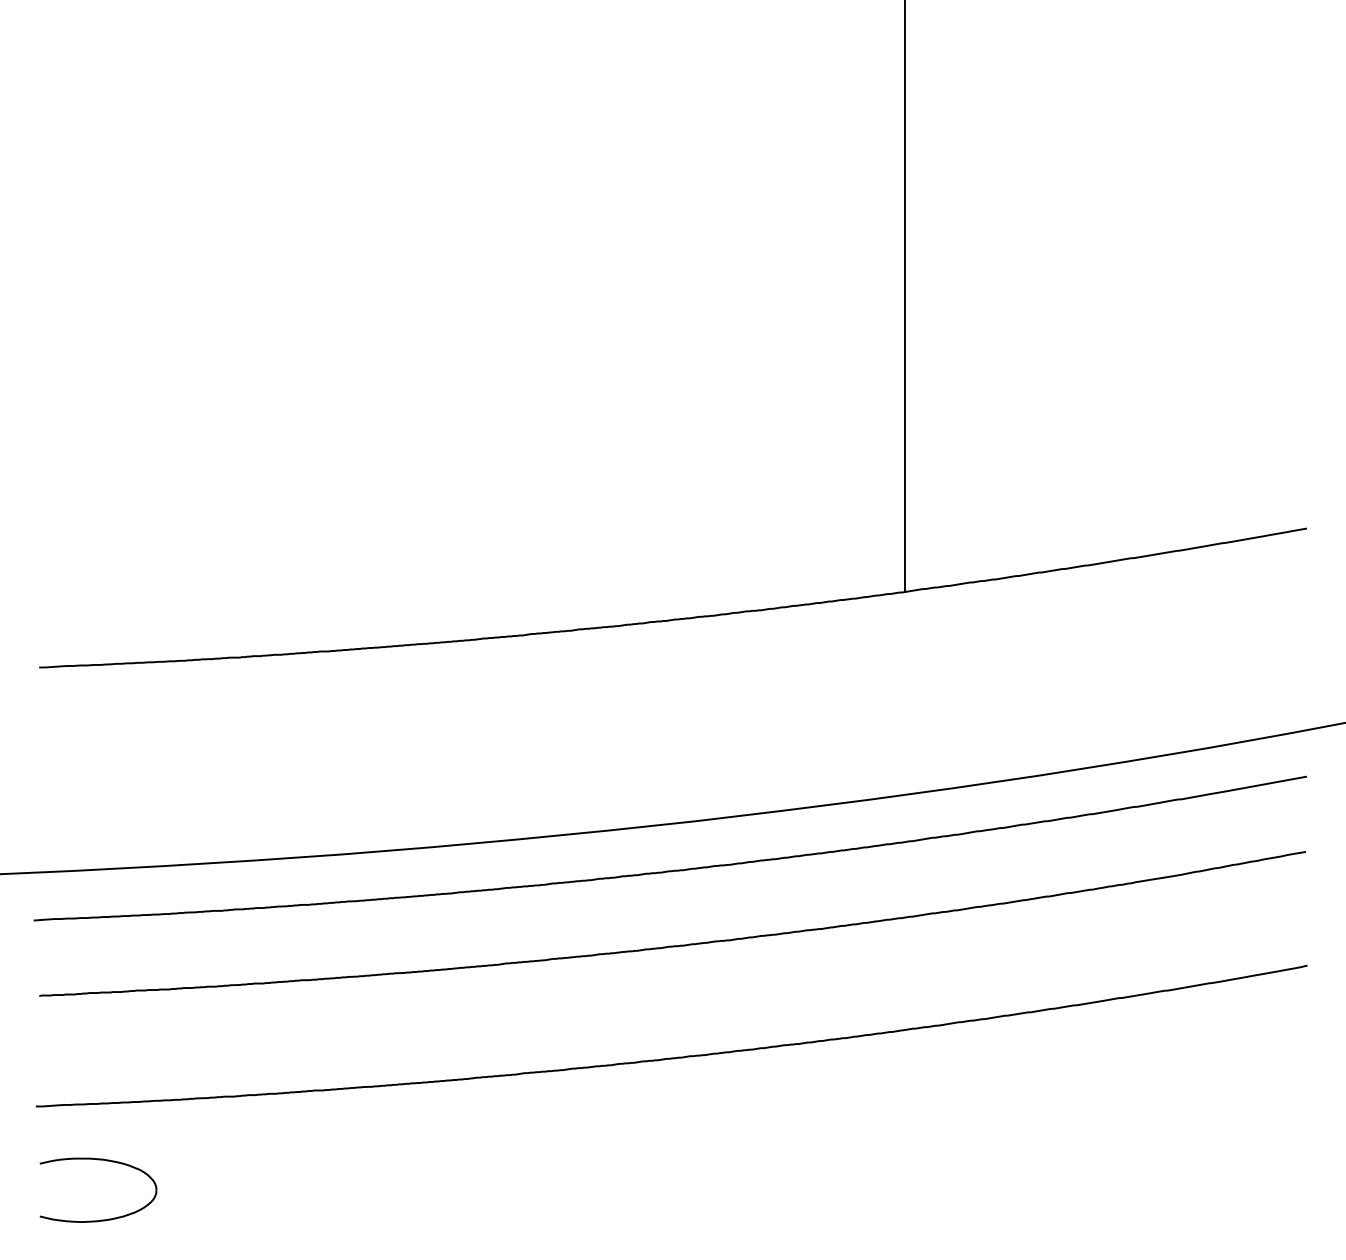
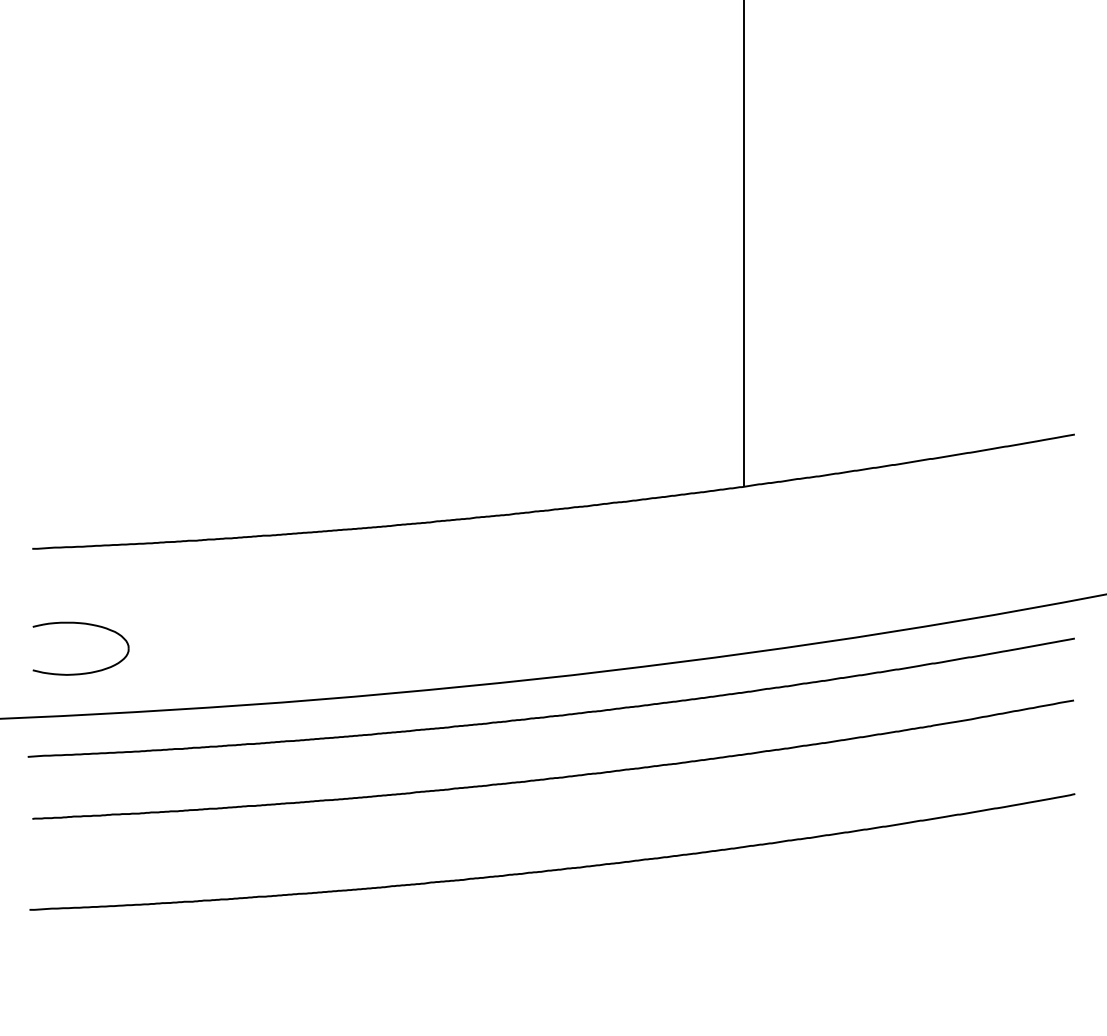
part: (97, 1160) -> (80, 624), moved

